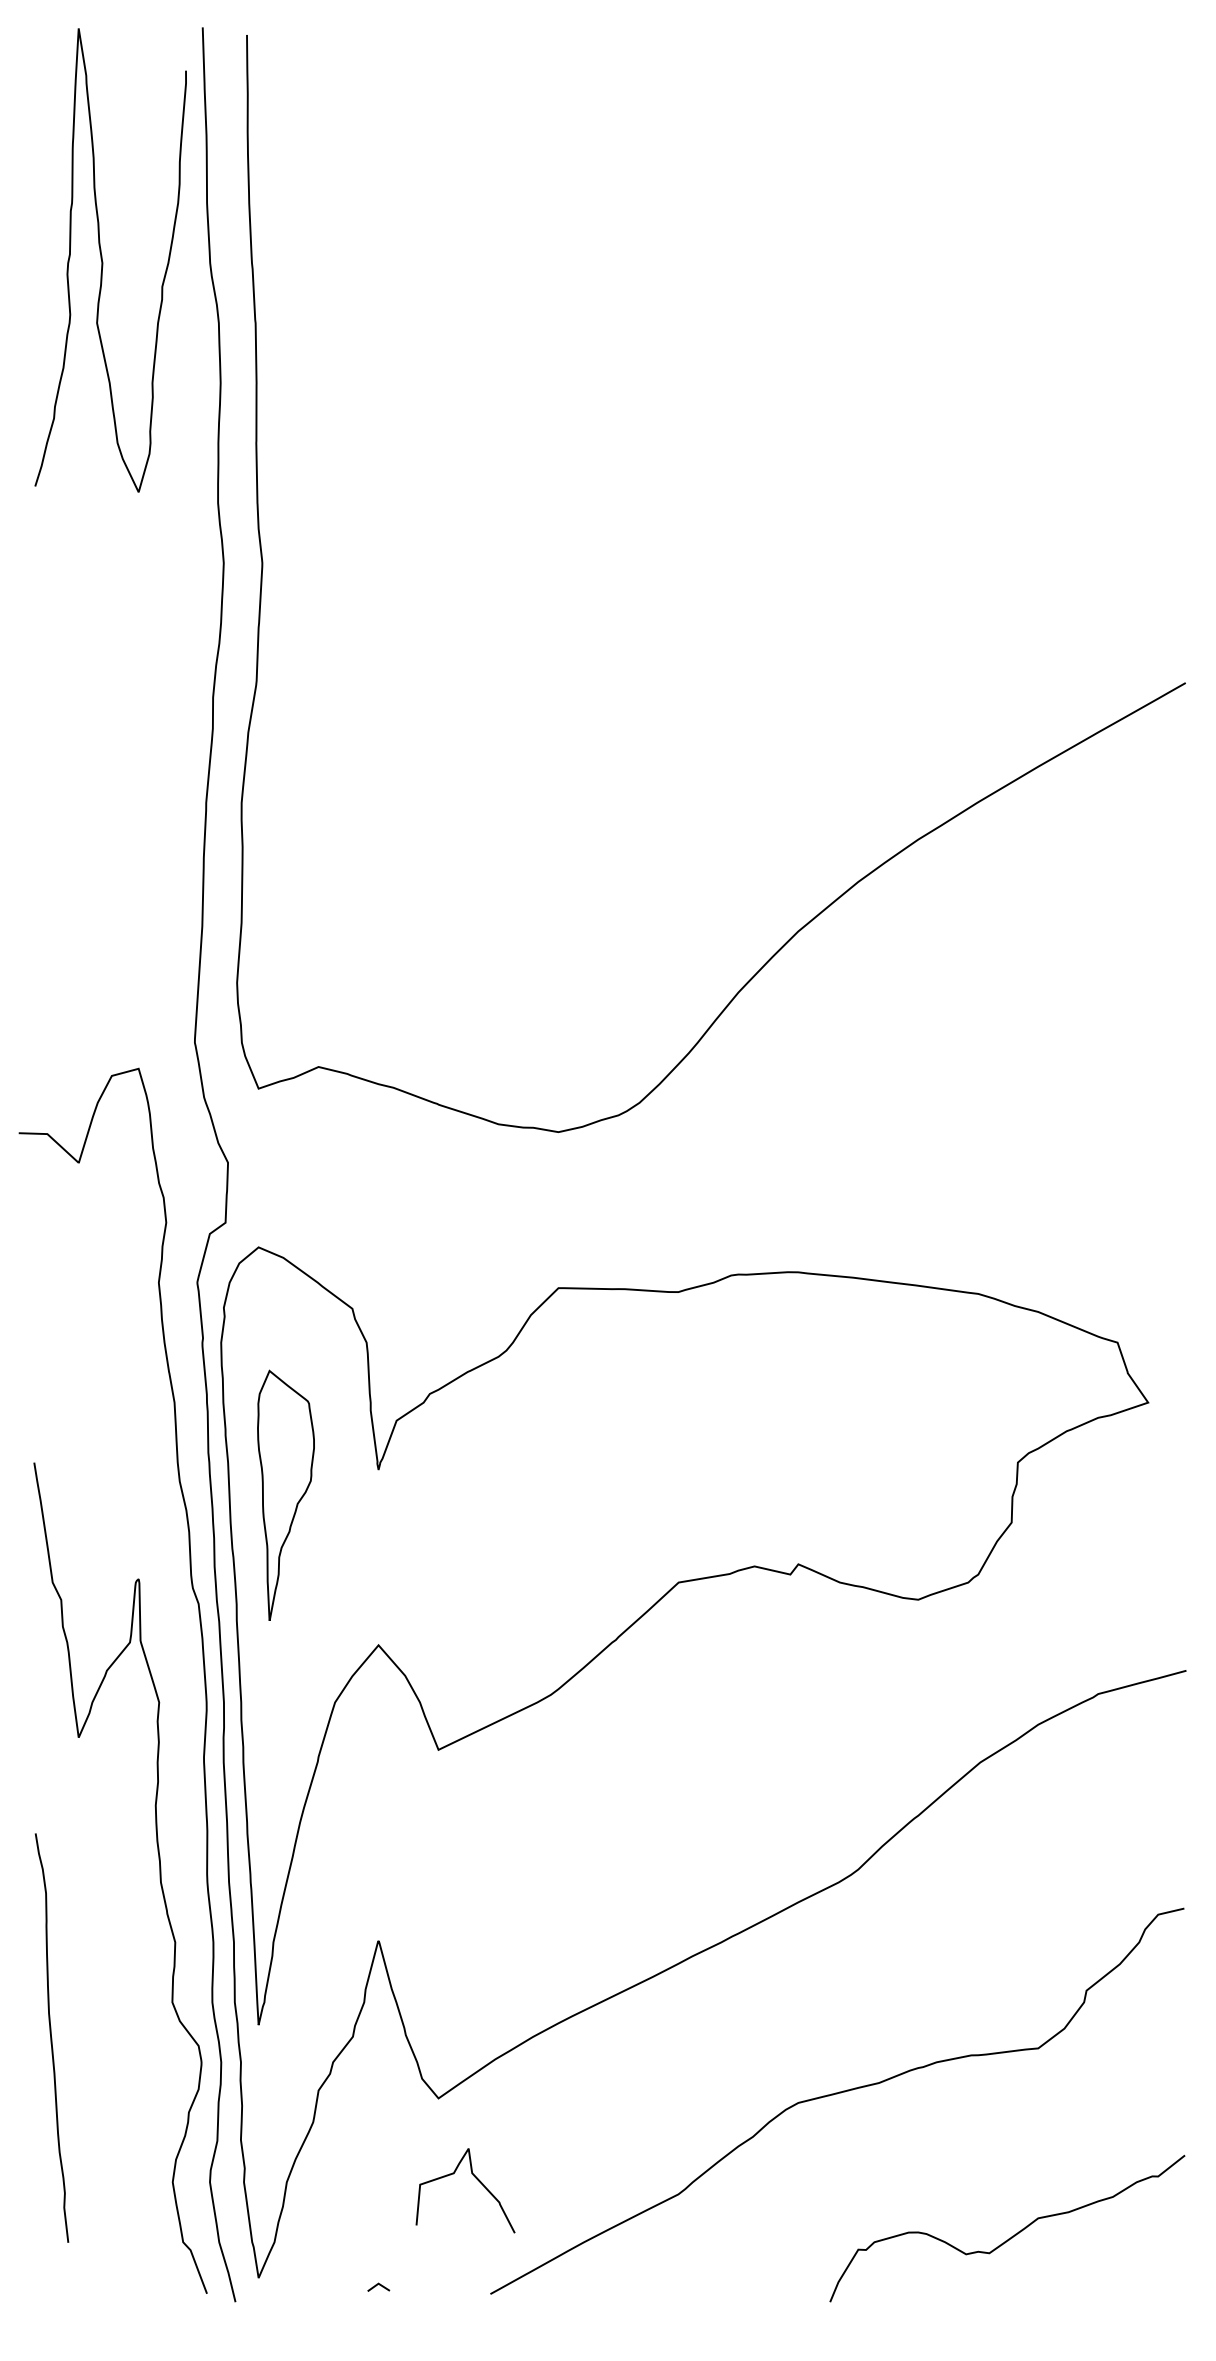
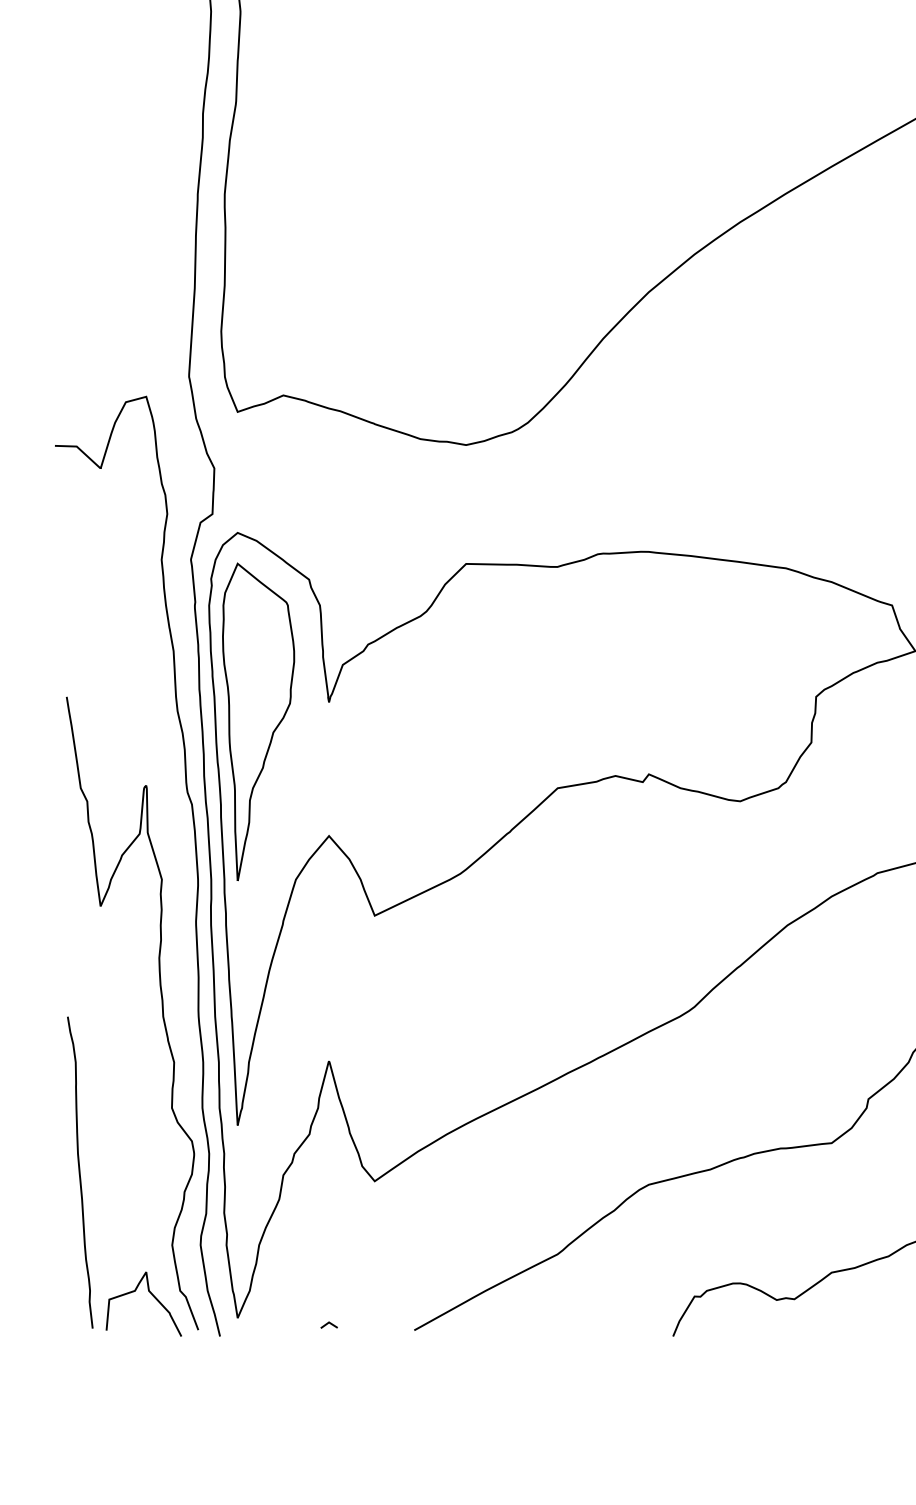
part: (285, 1495) -> (258, 721), size x1.67
curve: (51, 2037) -> (79, 1172), moved
curve: (476, 2179) -> (152, 1295), moved

